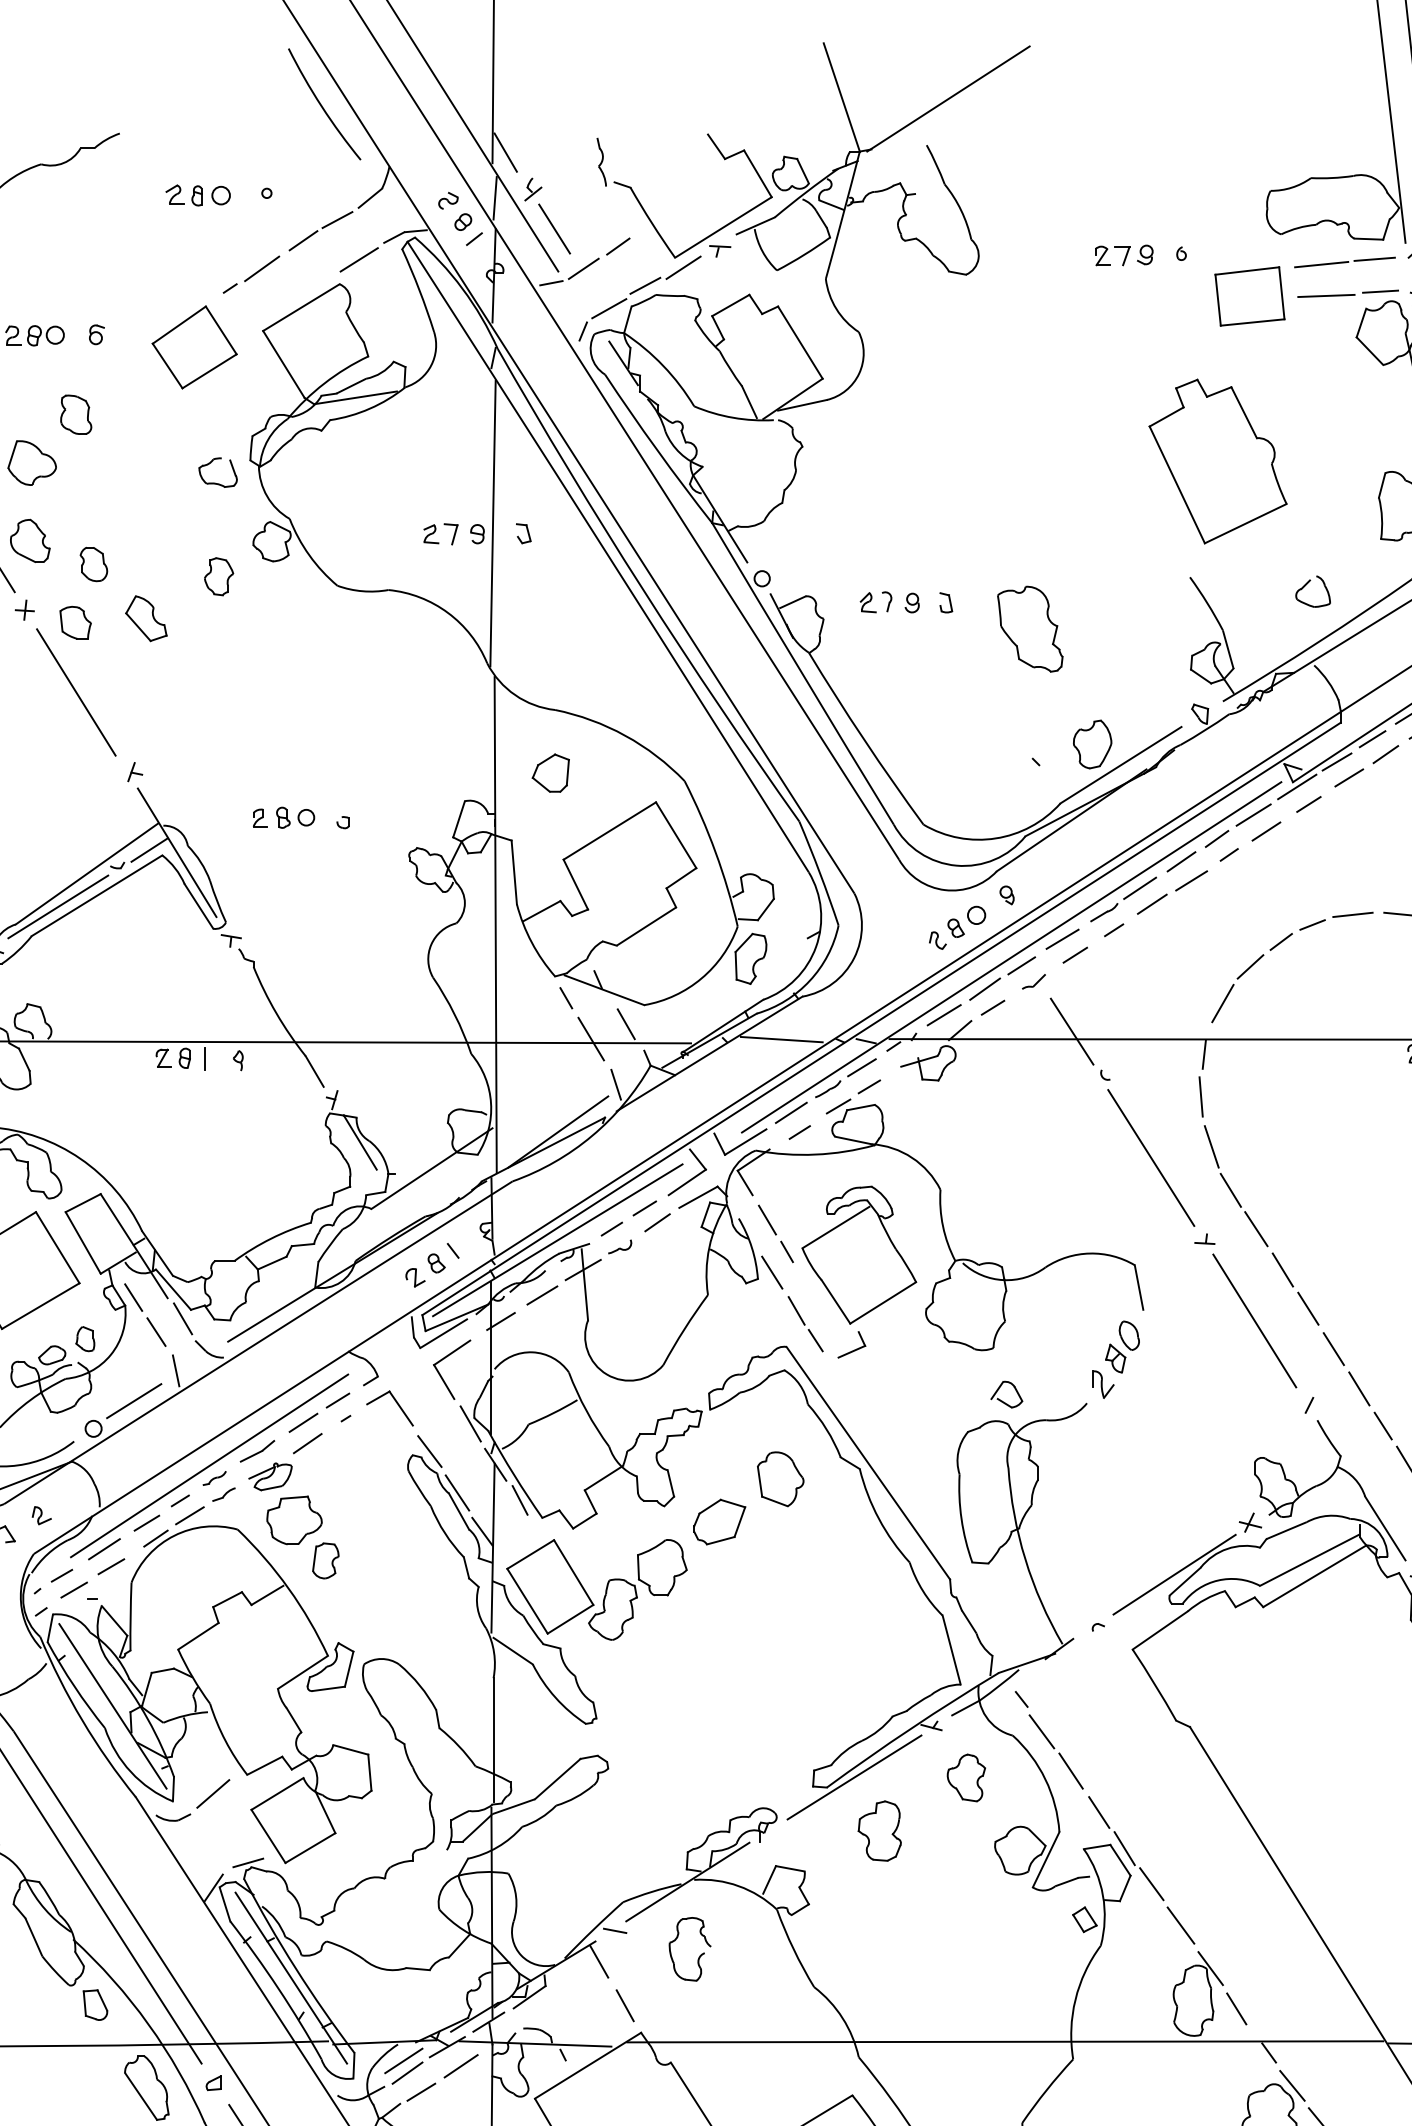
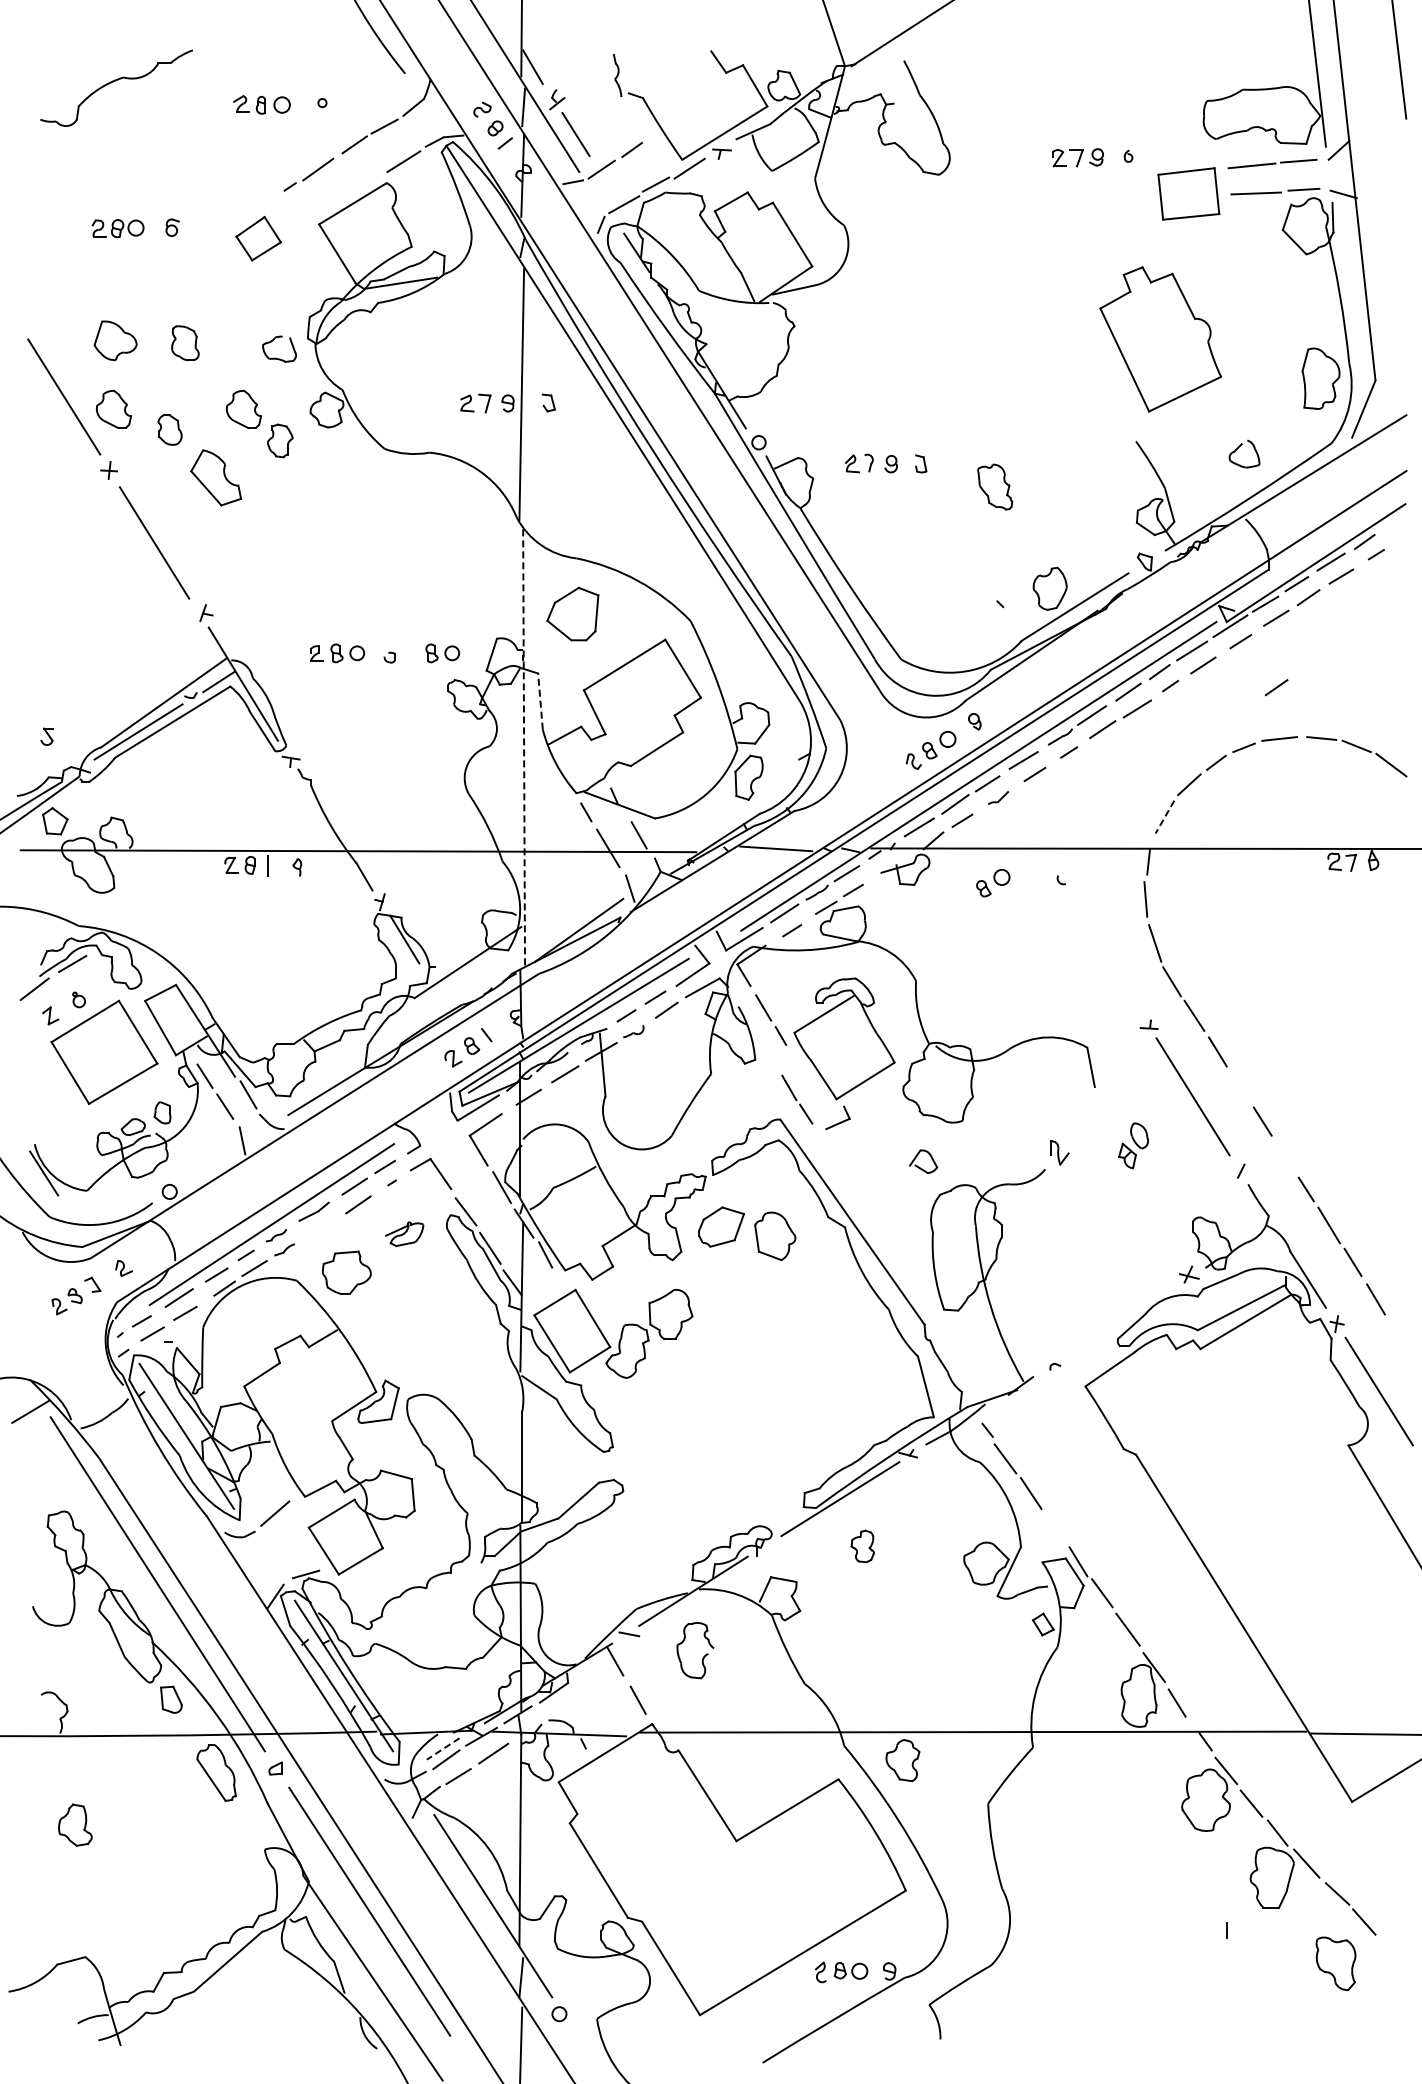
part: (194, 347) -> (258, 238), size x0.6
part: (76, 415) -> (185, 343), moved
part: (178, 539) -> (244, 408), added
part: (146, 618) -> (216, 477), size x1.4
part: (75, 622) -> (153, 481), removed
part: (1029, 628) -> (994, 486), size x0.6
part: (550, 772) -> (572, 613), size x1.6
part: (403, 817) -> (442, 653), added
line: (1349, 856) -> (1276, 687), added
line: (514, 872) -> (540, 701), solid -> dashed
line: (496, 925) -> (524, 748), solid -> dashed
line: (1223, 1004) -> (1165, 817), solid -> dashed
line: (1071, 1031) -> (1031, 841), removed
part: (1028, 1078) -> (993, 883), added
line: (1150, 1158) -> (1101, 953), removed
line: (771, 1272) -> (767, 1054), removed
line: (1308, 1309) -> (1240, 1086), removed
part: (1122, 1346) -> (1133, 1145), moved
line: (1359, 1388) -> (1285, 1156), removed
part: (1002, 1400) -> (919, 1166), moved
line: (134, 1401) -> (205, 1167), removed
part: (270, 1477) -> (404, 1234), moved
part: (719, 1521) -> (721, 1226), moved
part: (325, 1561) -> (374, 1308), removed
line: (1174, 1574) -> (1122, 1320), removed
part: (965, 1777) -> (902, 1760), moved
line: (1098, 1811) -> (1055, 1529), removed
part: (879, 1831) -> (862, 1546), size x0.6
line: (404, 2060) -> (443, 1748), solid -> dashed

